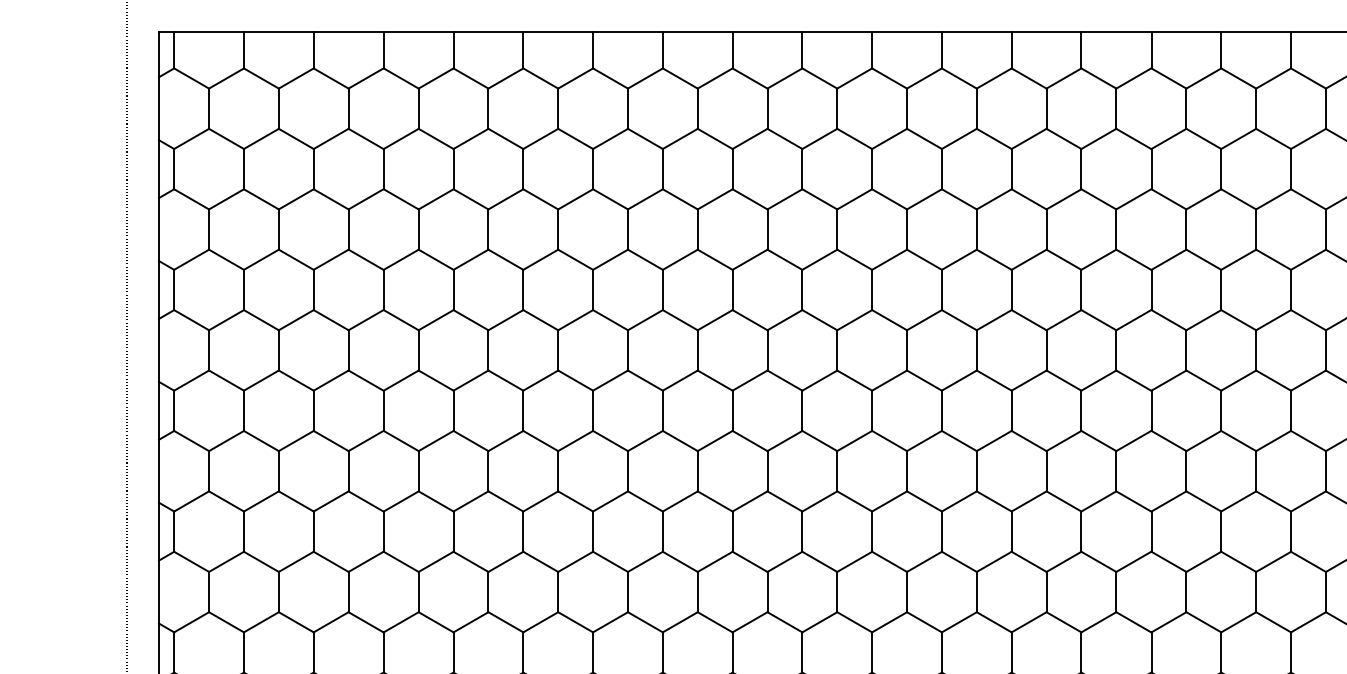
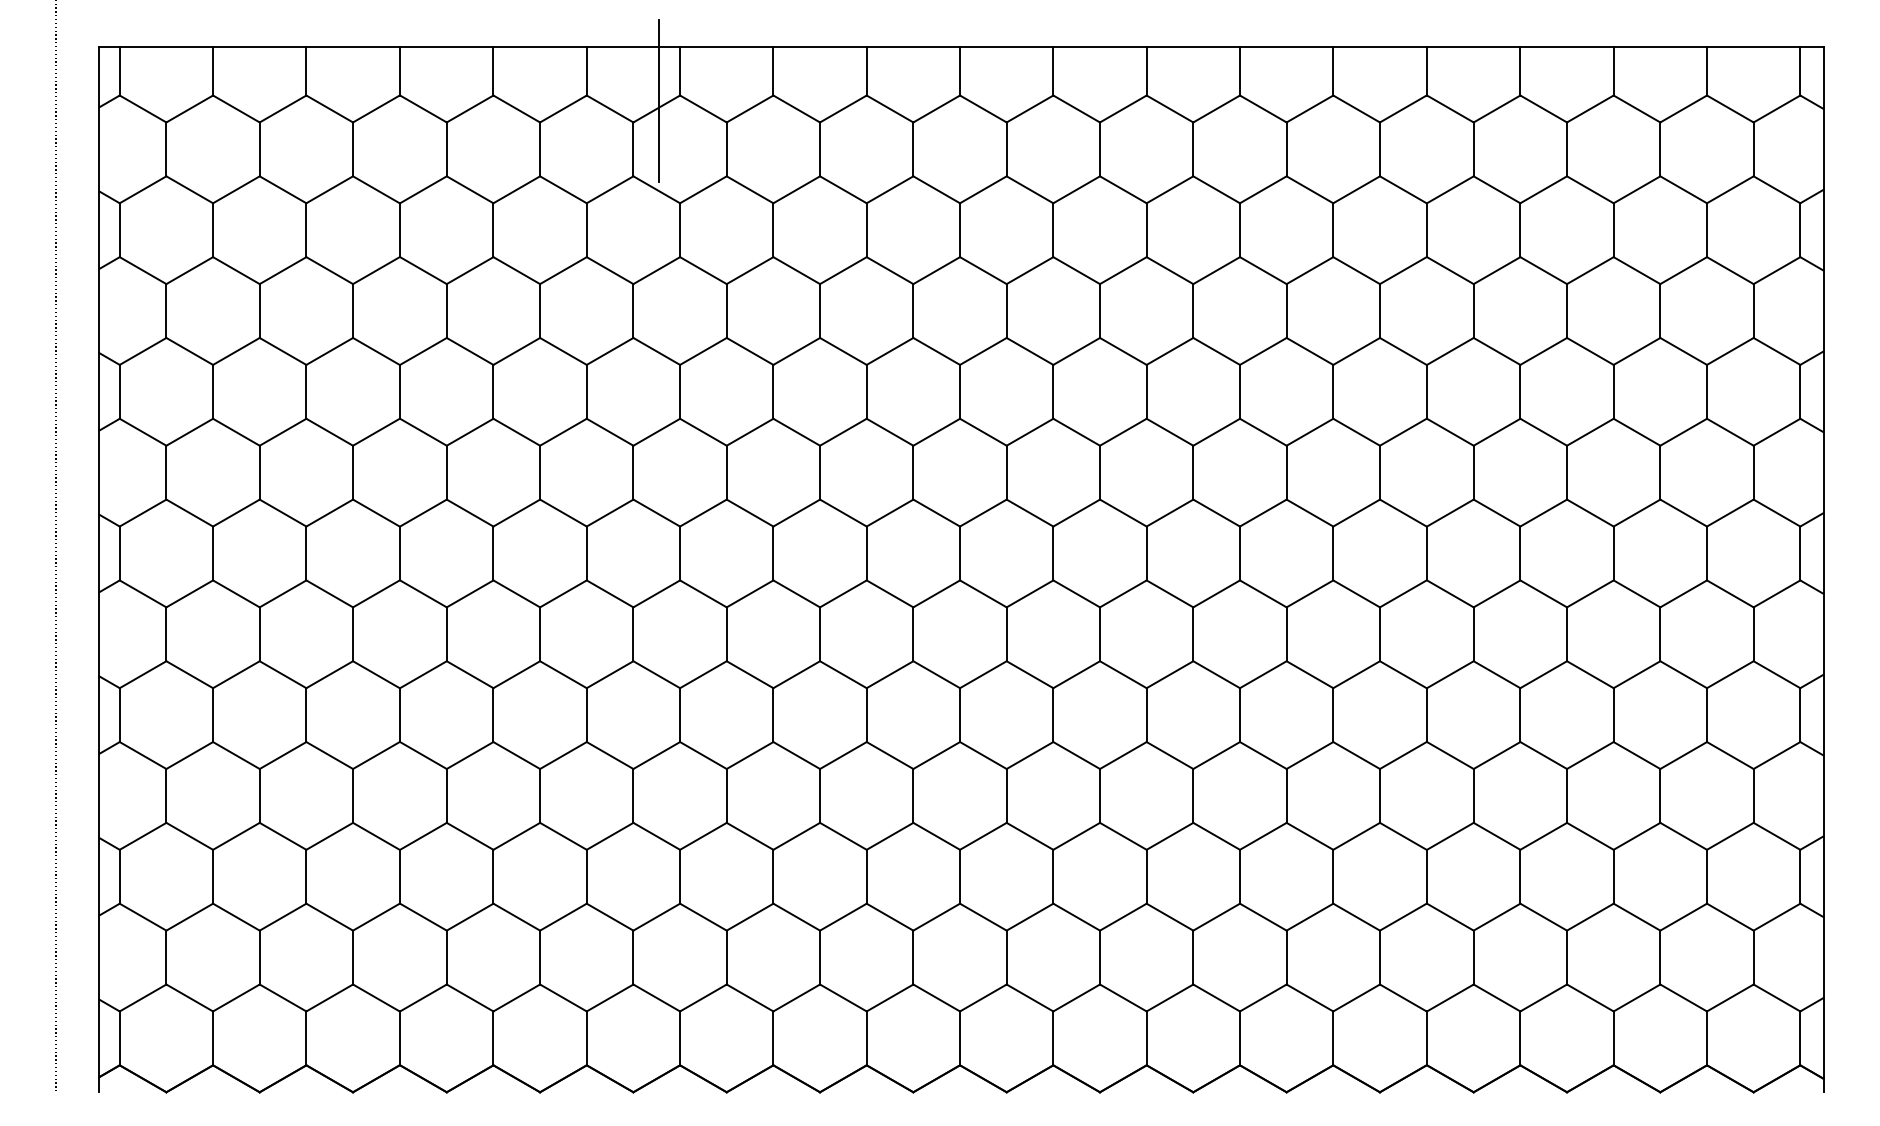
line: (577, 72) -> (659, 100), added

